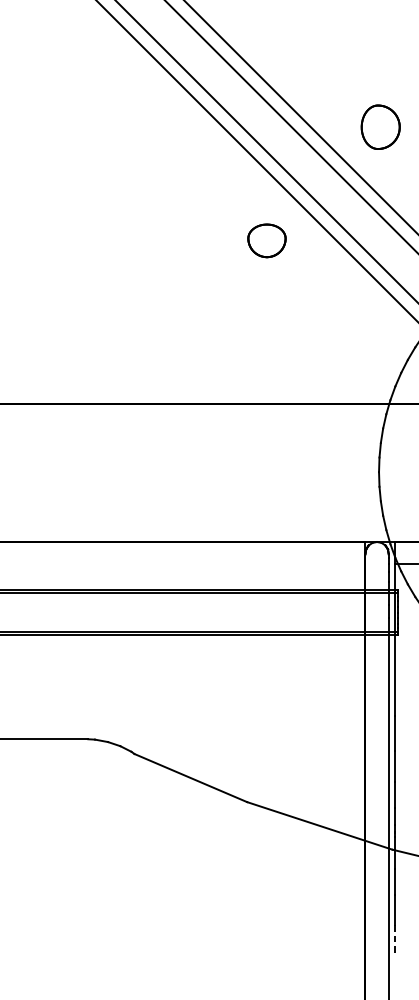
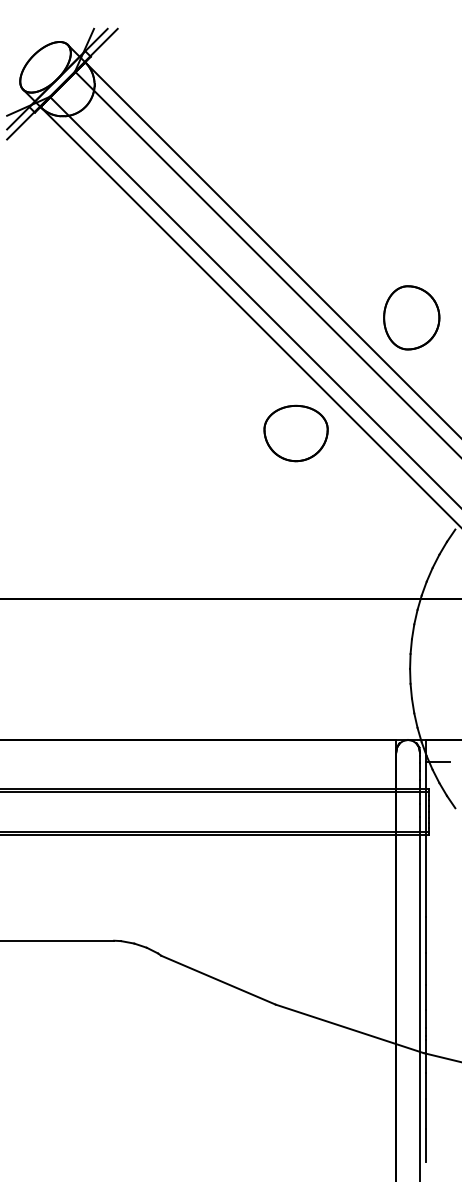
part: (380, 126) -> (411, 317), size x1.43
part: (266, 240) -> (295, 433), size x1.67
line: (395, 941) -> (426, 1146), dashed -> solid

